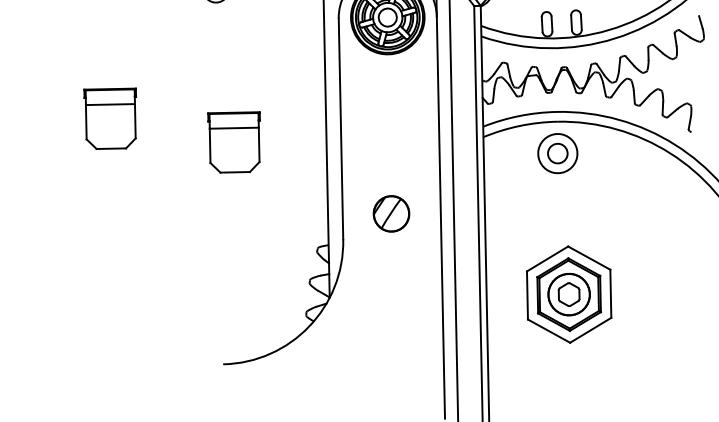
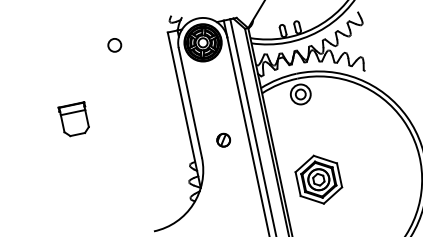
part: (232, 141) -> (137, 119), removed
part: (391, 212) -> (223, 139), size x0.71
part: (568, 294) -> (318, 179), moved

